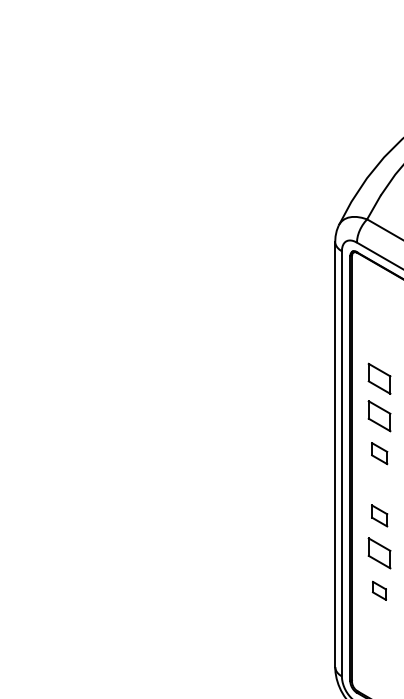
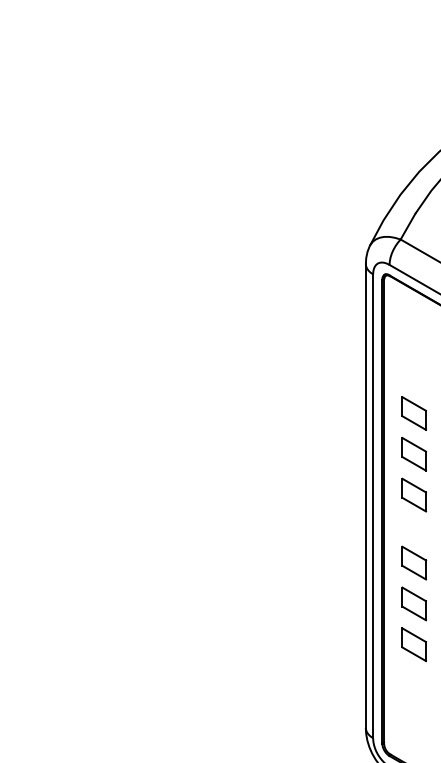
part: (379, 453) -> (414, 494), size x1.43
part: (379, 515) -> (414, 562), size x1.43
part: (378, 590) -> (413, 644), size x1.67

